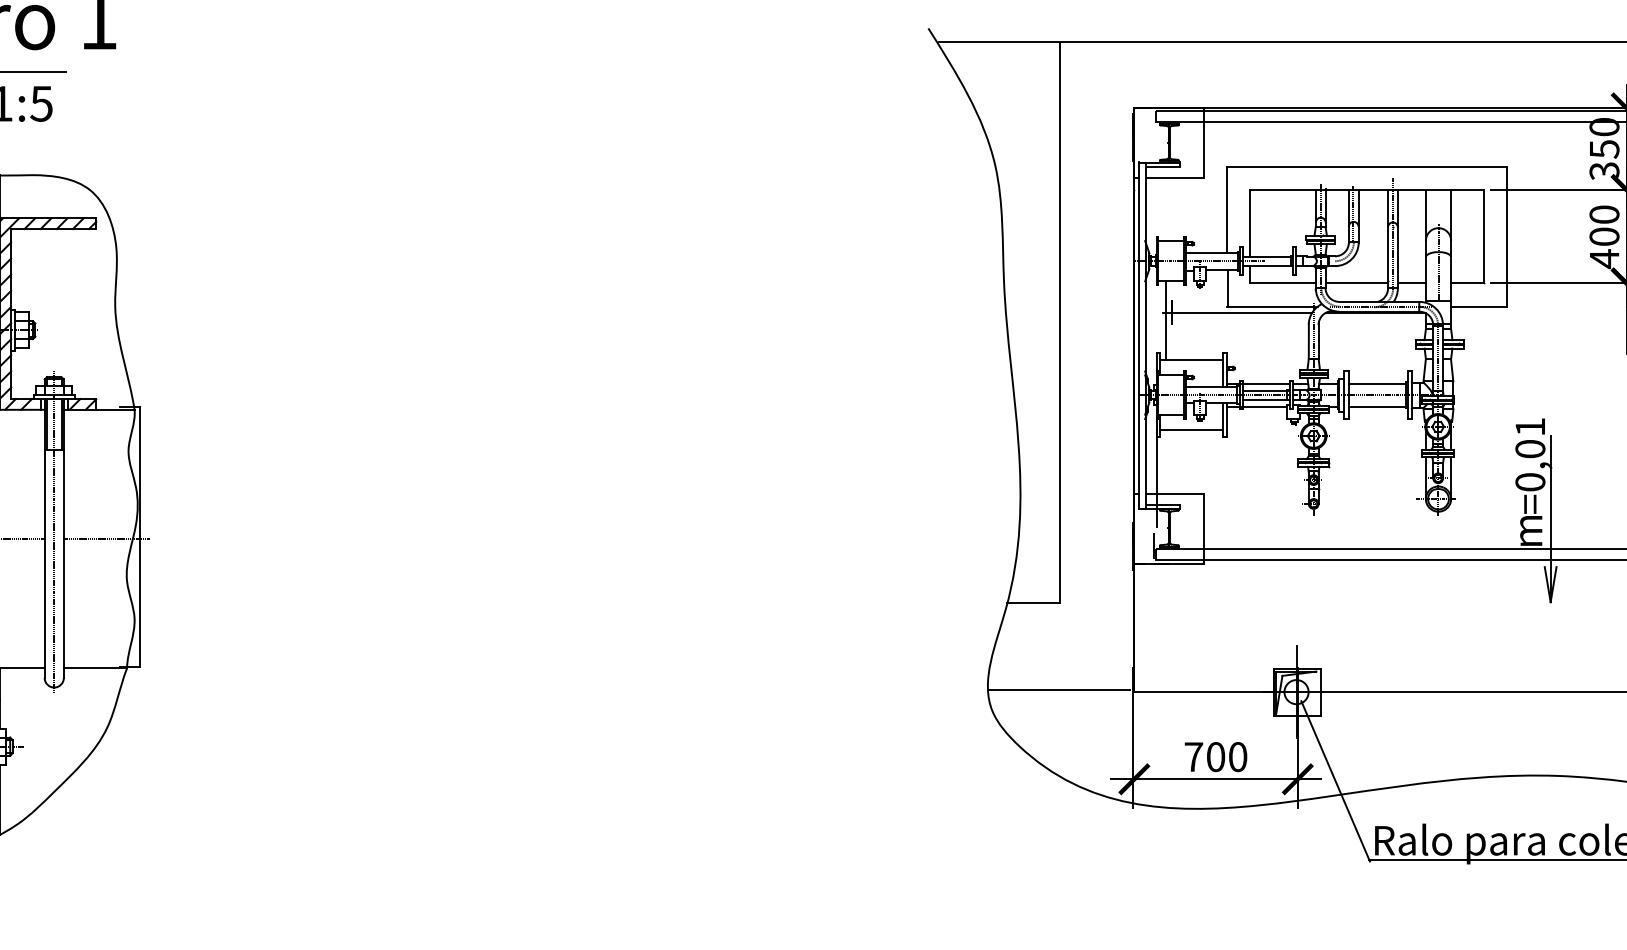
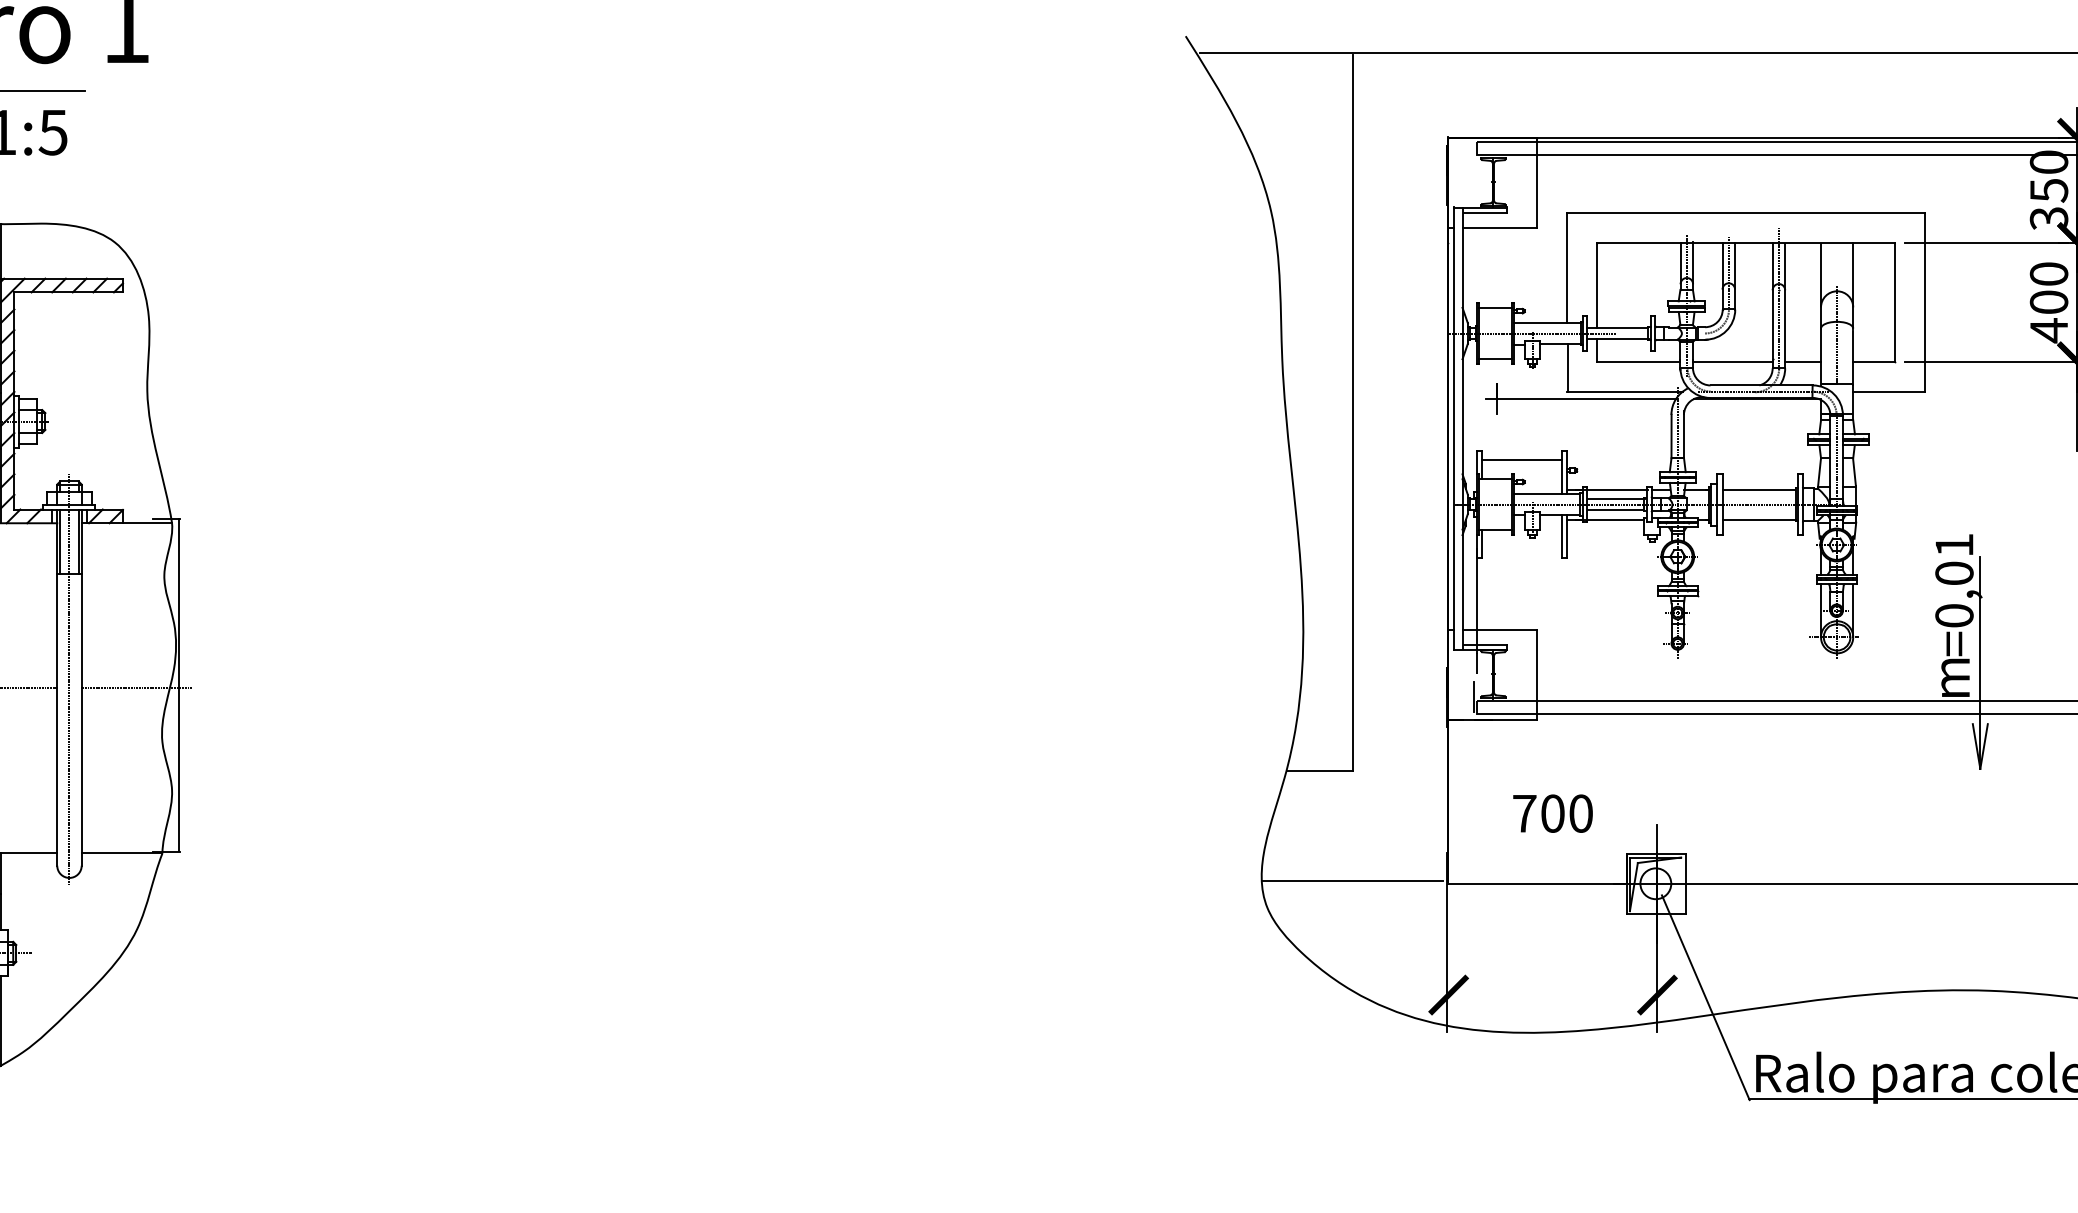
line: (1165, 320) -> (1488, 409), removed
line: (1191, 430) -> (1521, 549), removed
text: (1215, 756) -> (1552, 813), moved
line: (1215, 779) -> (1552, 995), removed

